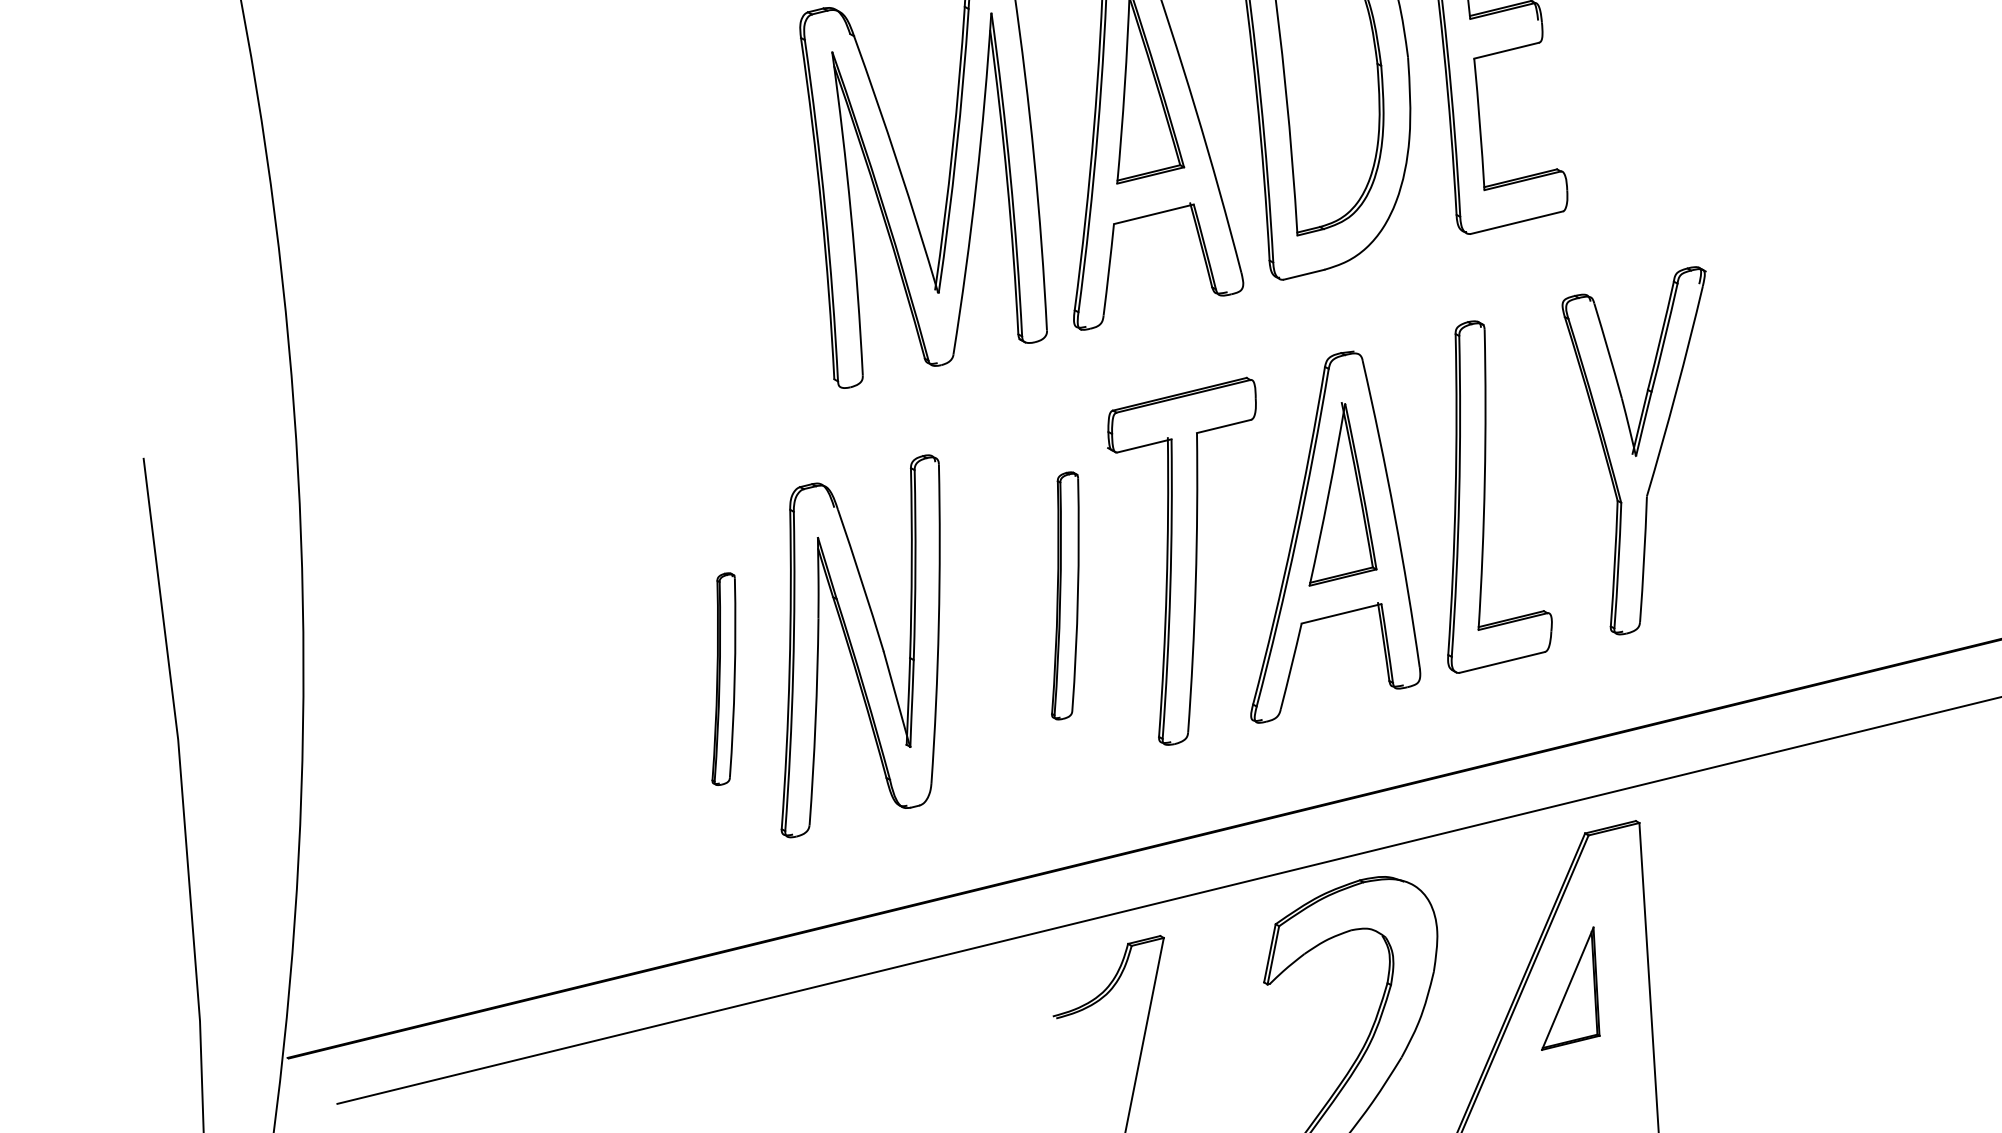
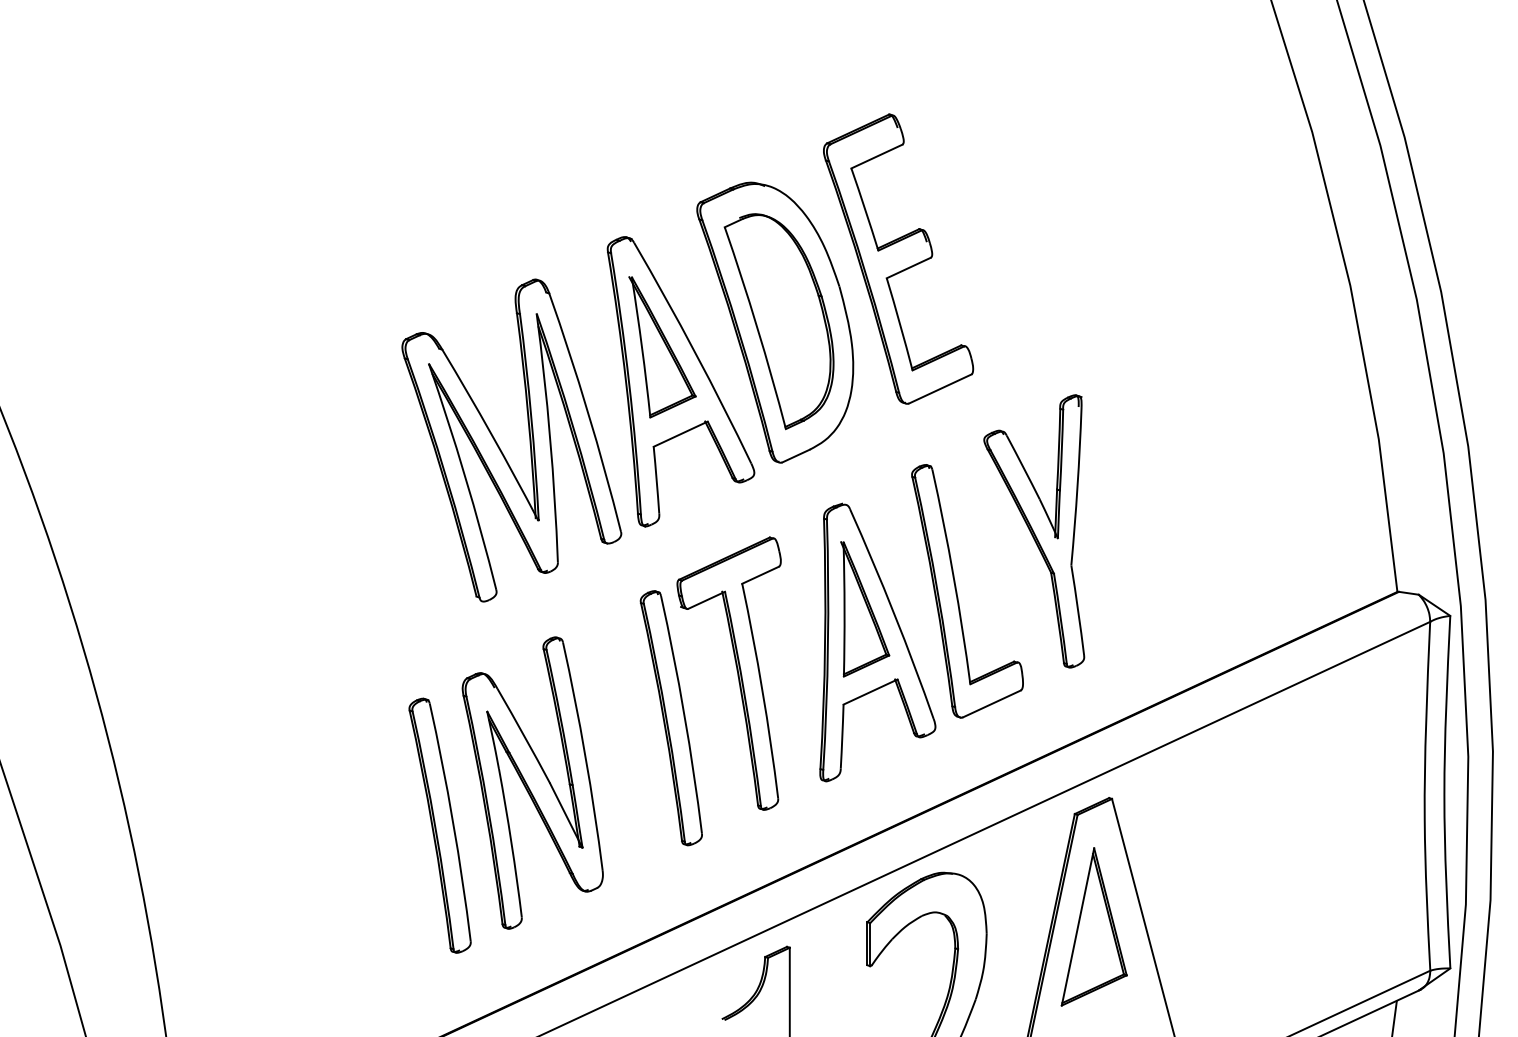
part: (1063, 596) -> (670, 718), size x1.43
part: (722, 678) -> (439, 825), size x1.67
part: (1580, 990) -> (1093, 926), size x1.67

